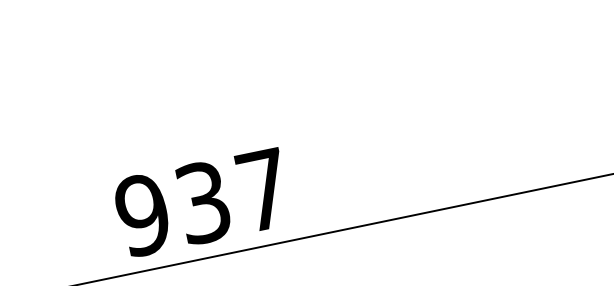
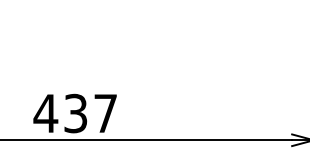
text: (142, 215) -> (45, 113), 937 -> 437

